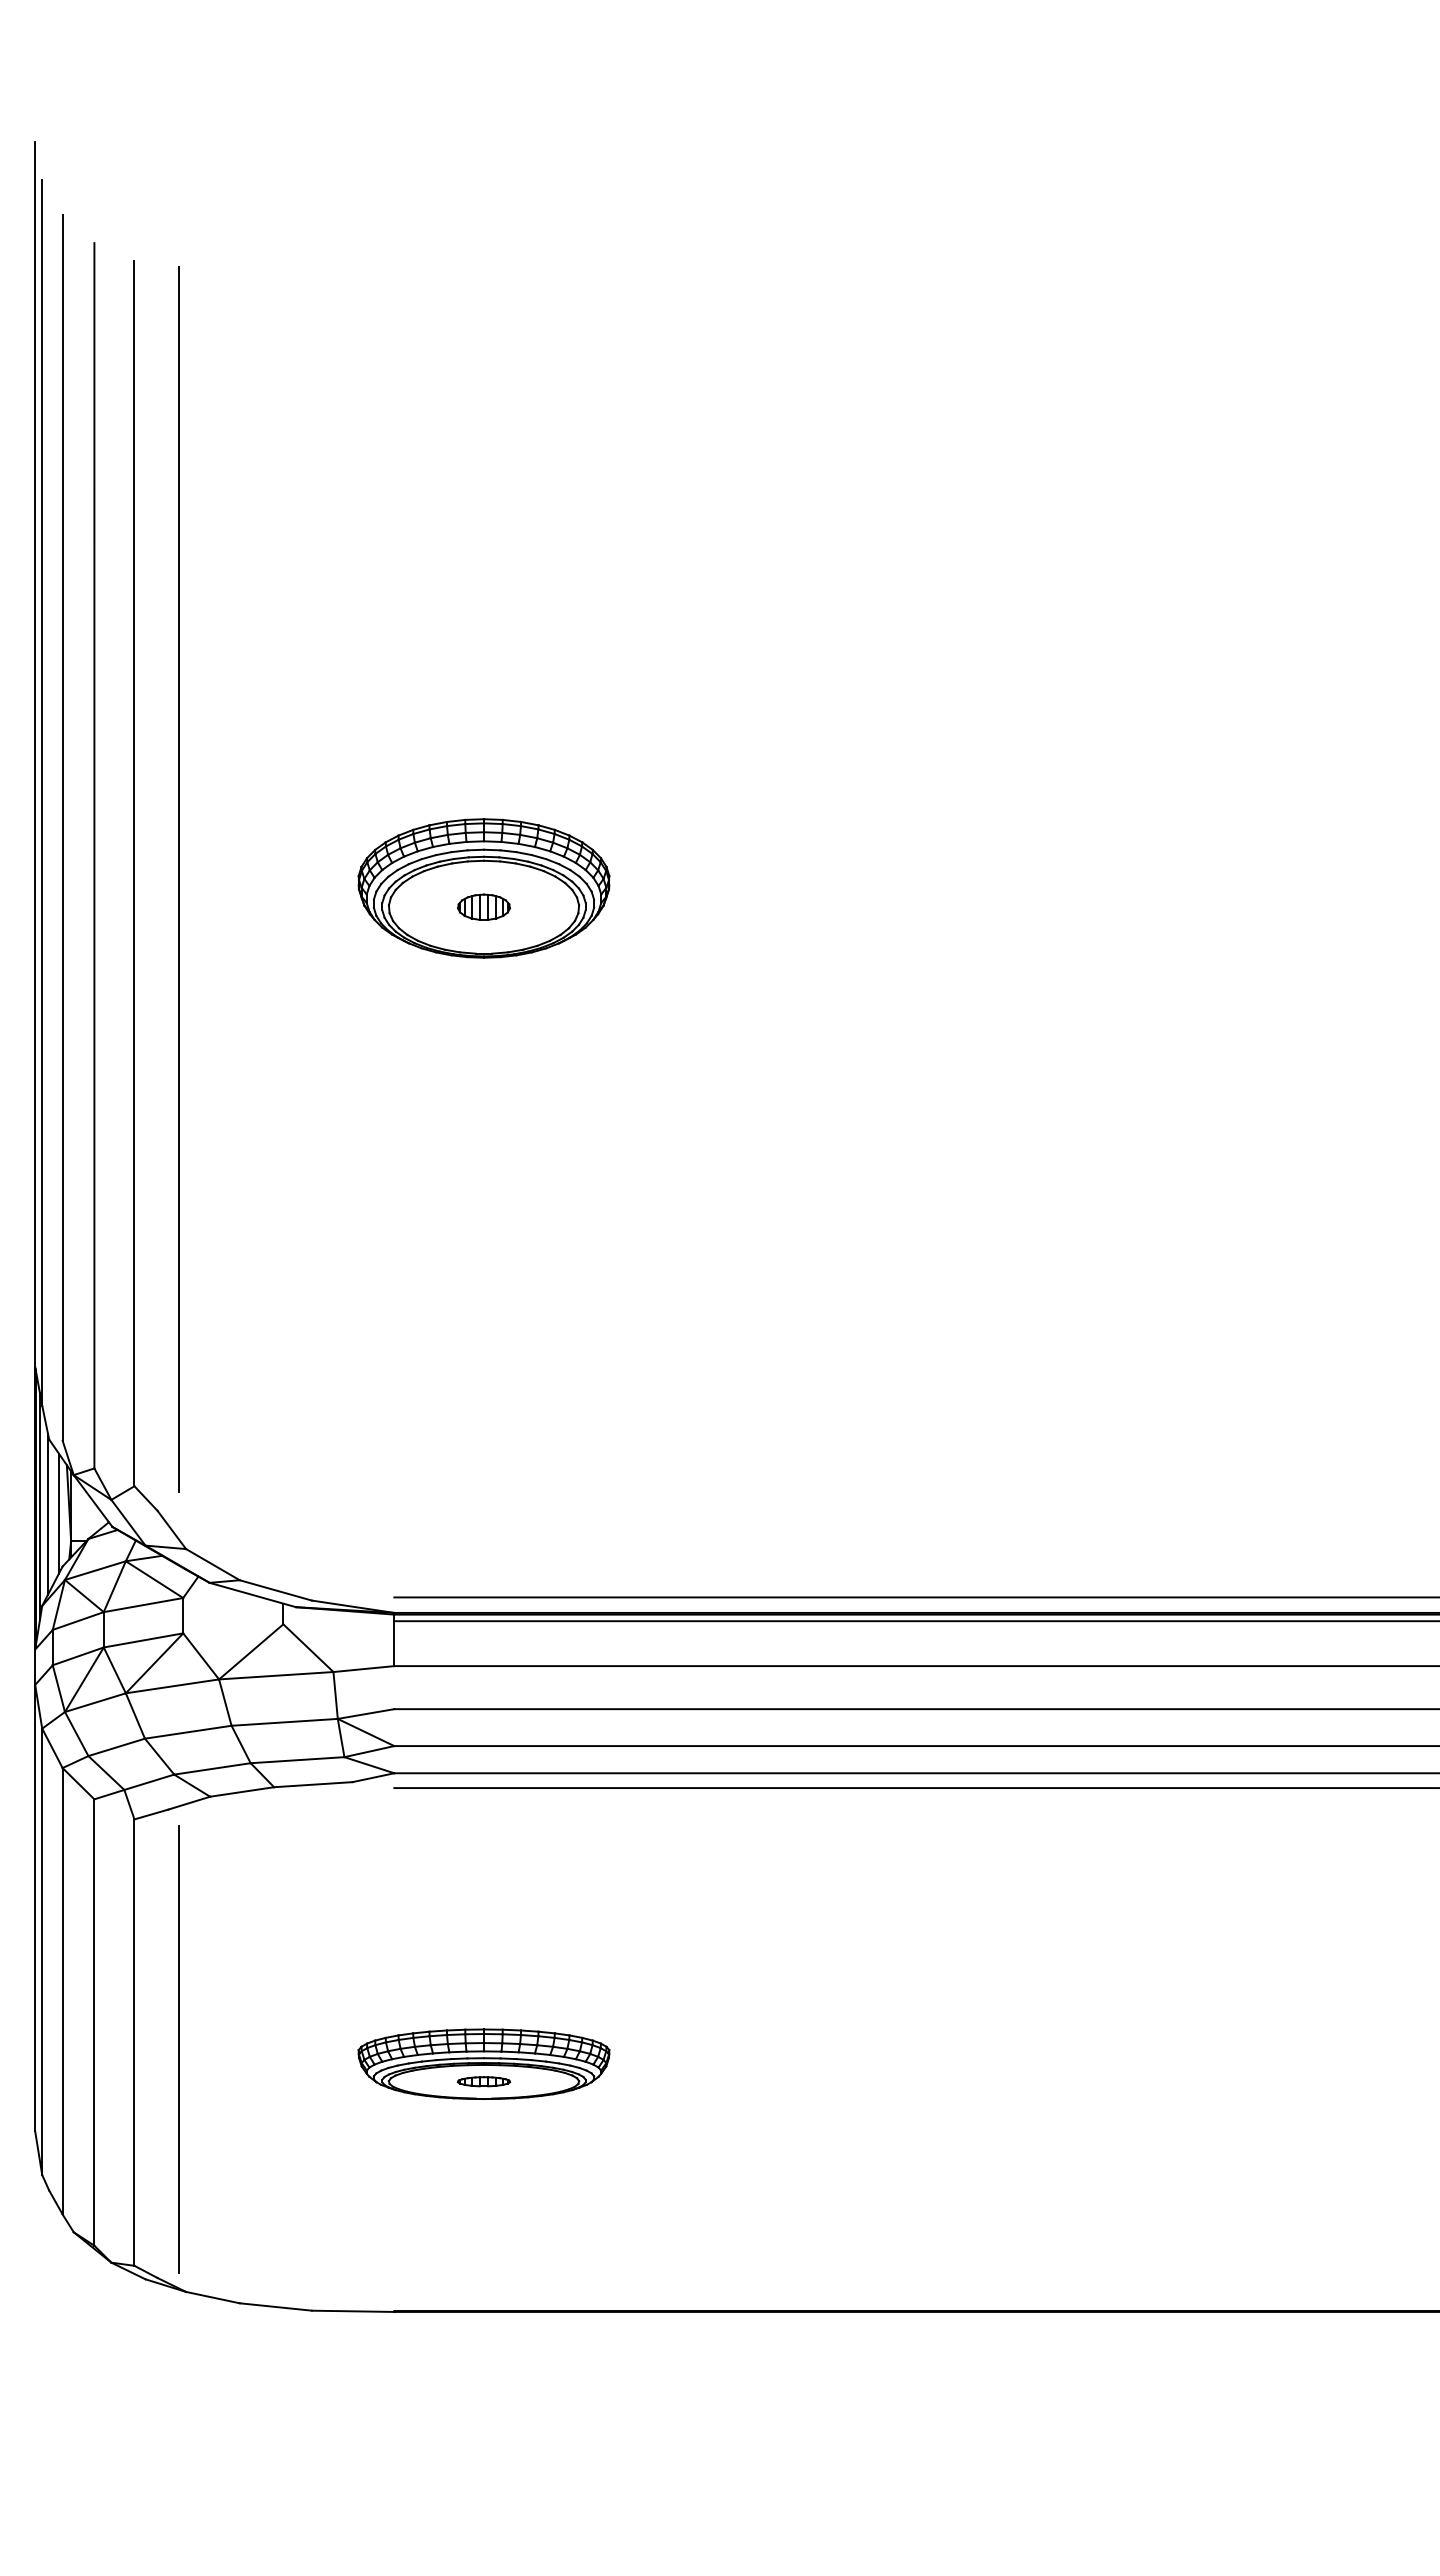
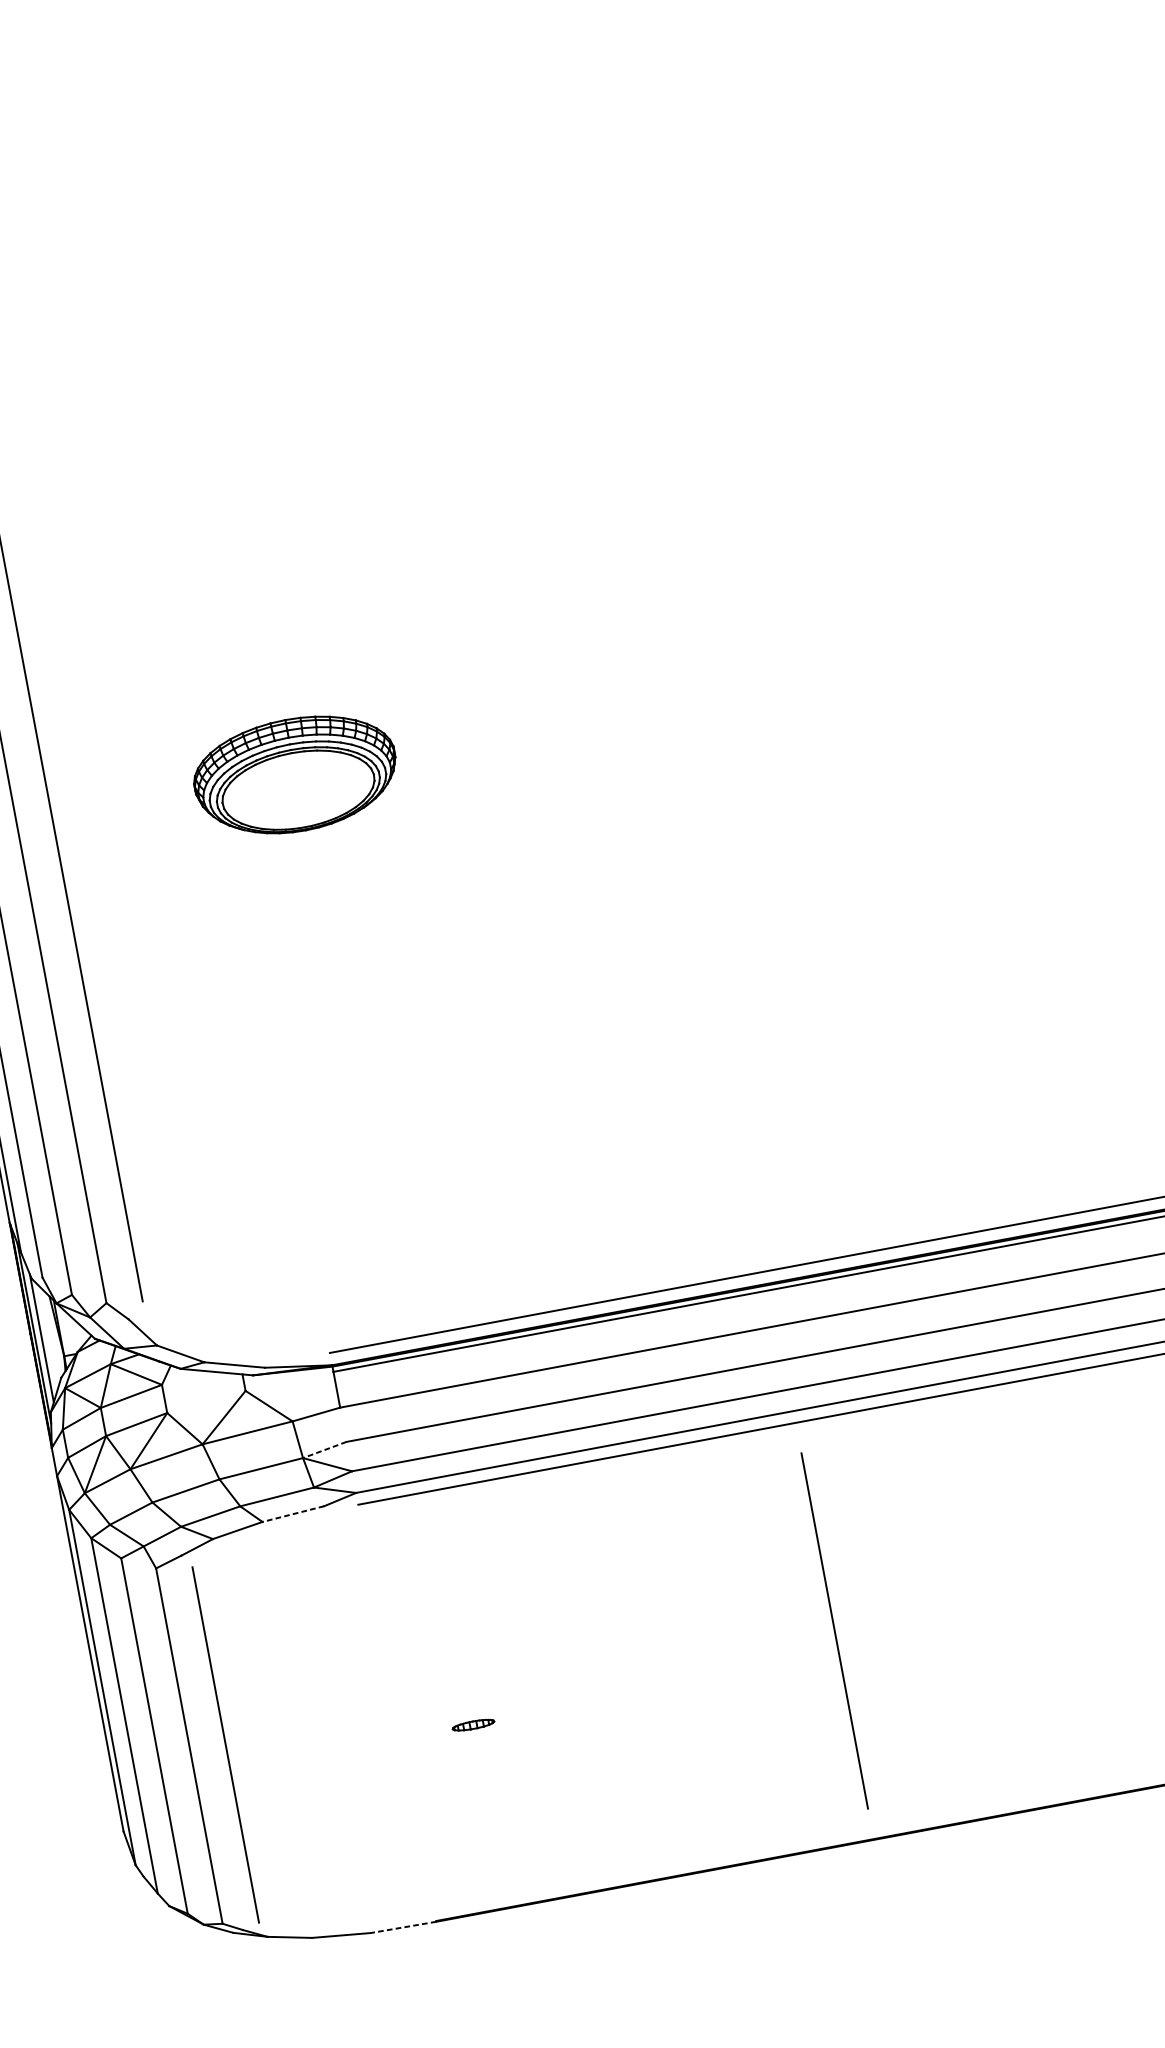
part: (483, 906) -> (297, 789), removed
line: (58, 1513) -> (50, 1336), removed
line: (366, 1714) -> (325, 1450), solid -> dashed
line: (312, 1784) -> (292, 1514), solid -> dashed
line: (943, 2049) -> (834, 1631), added
part: (483, 2063) -> (470, 1710), removed
line: (352, 2311) -> (403, 1927), solid -> dashed

